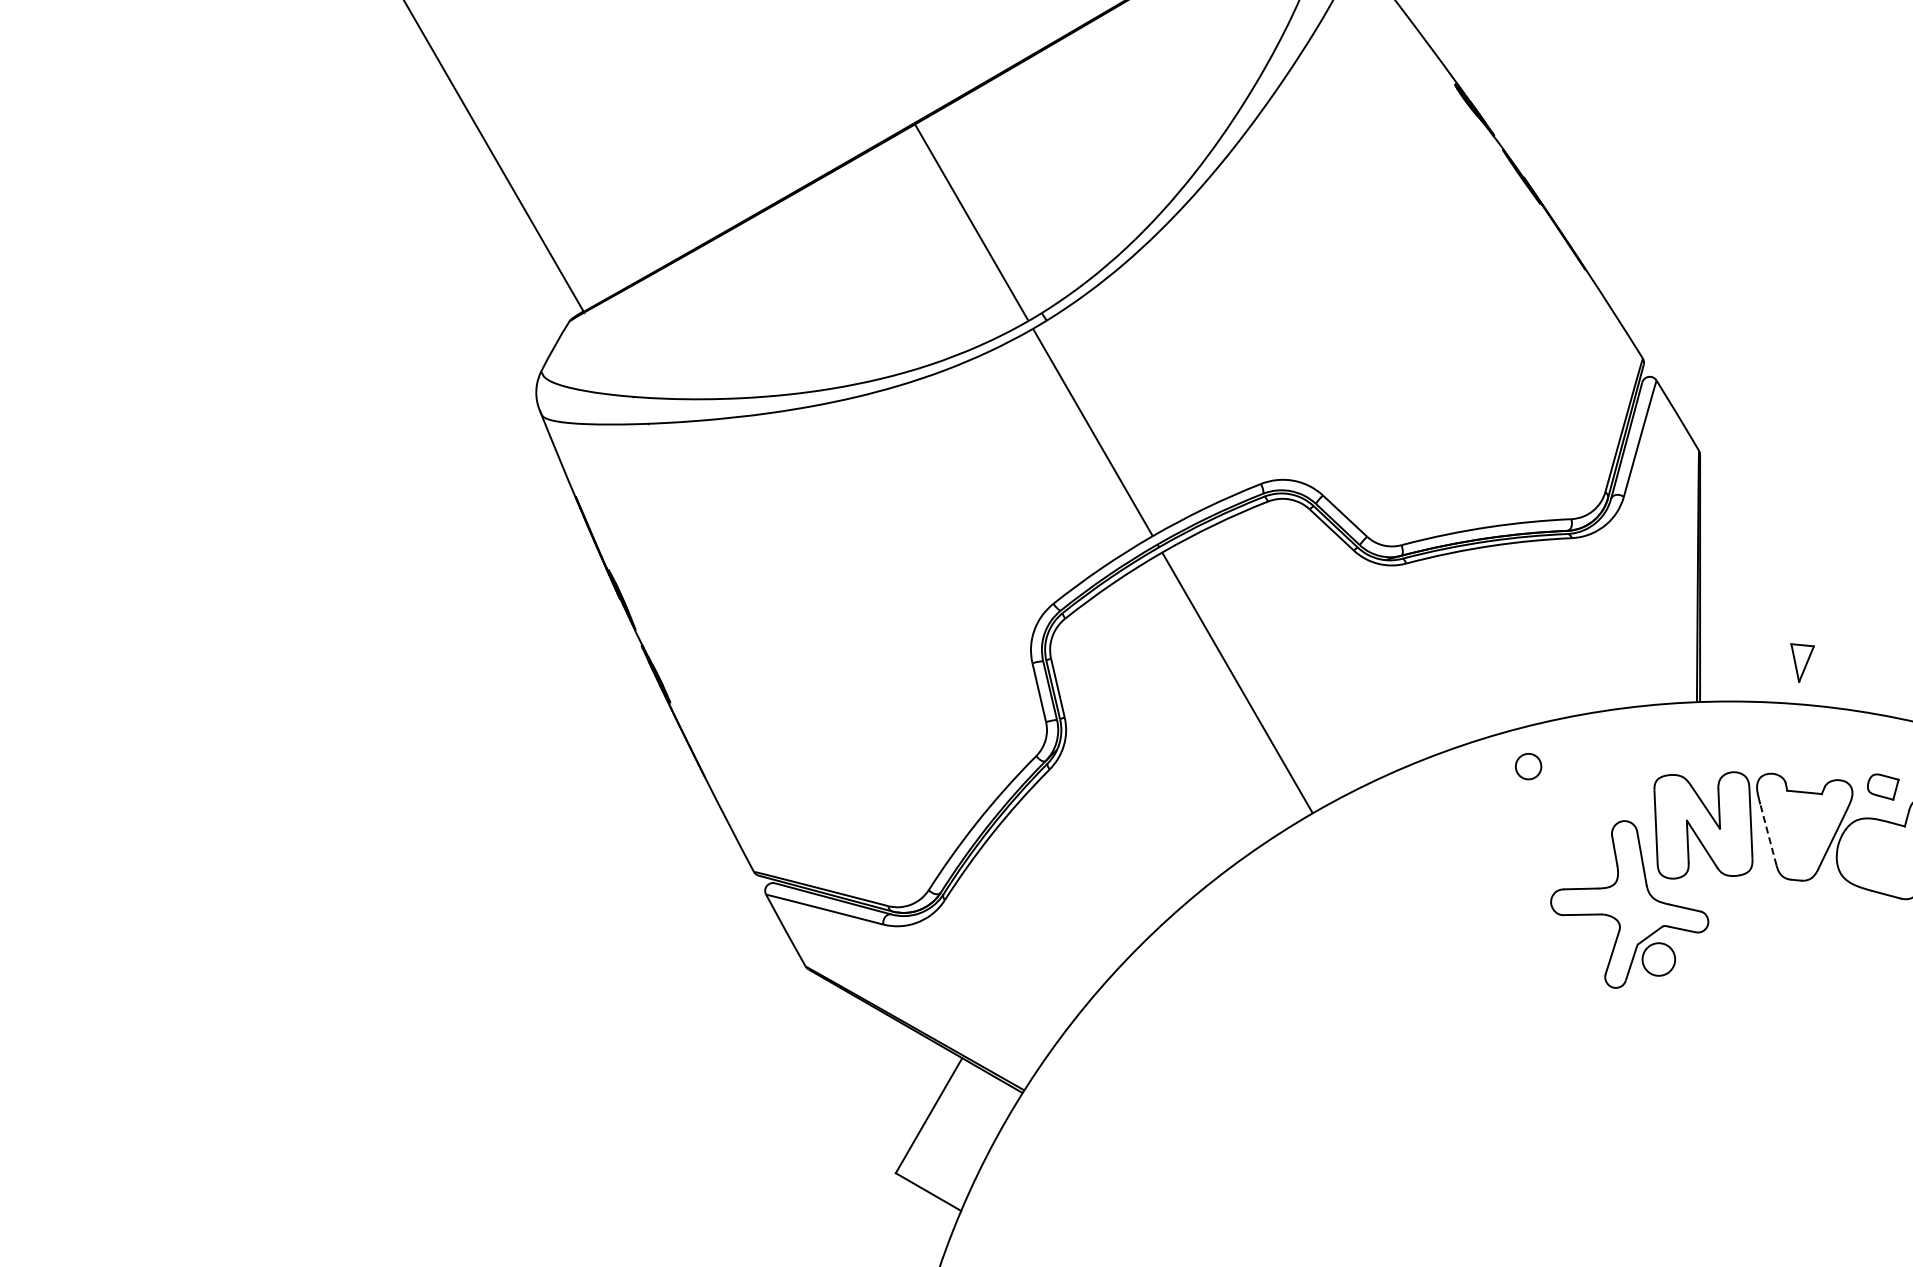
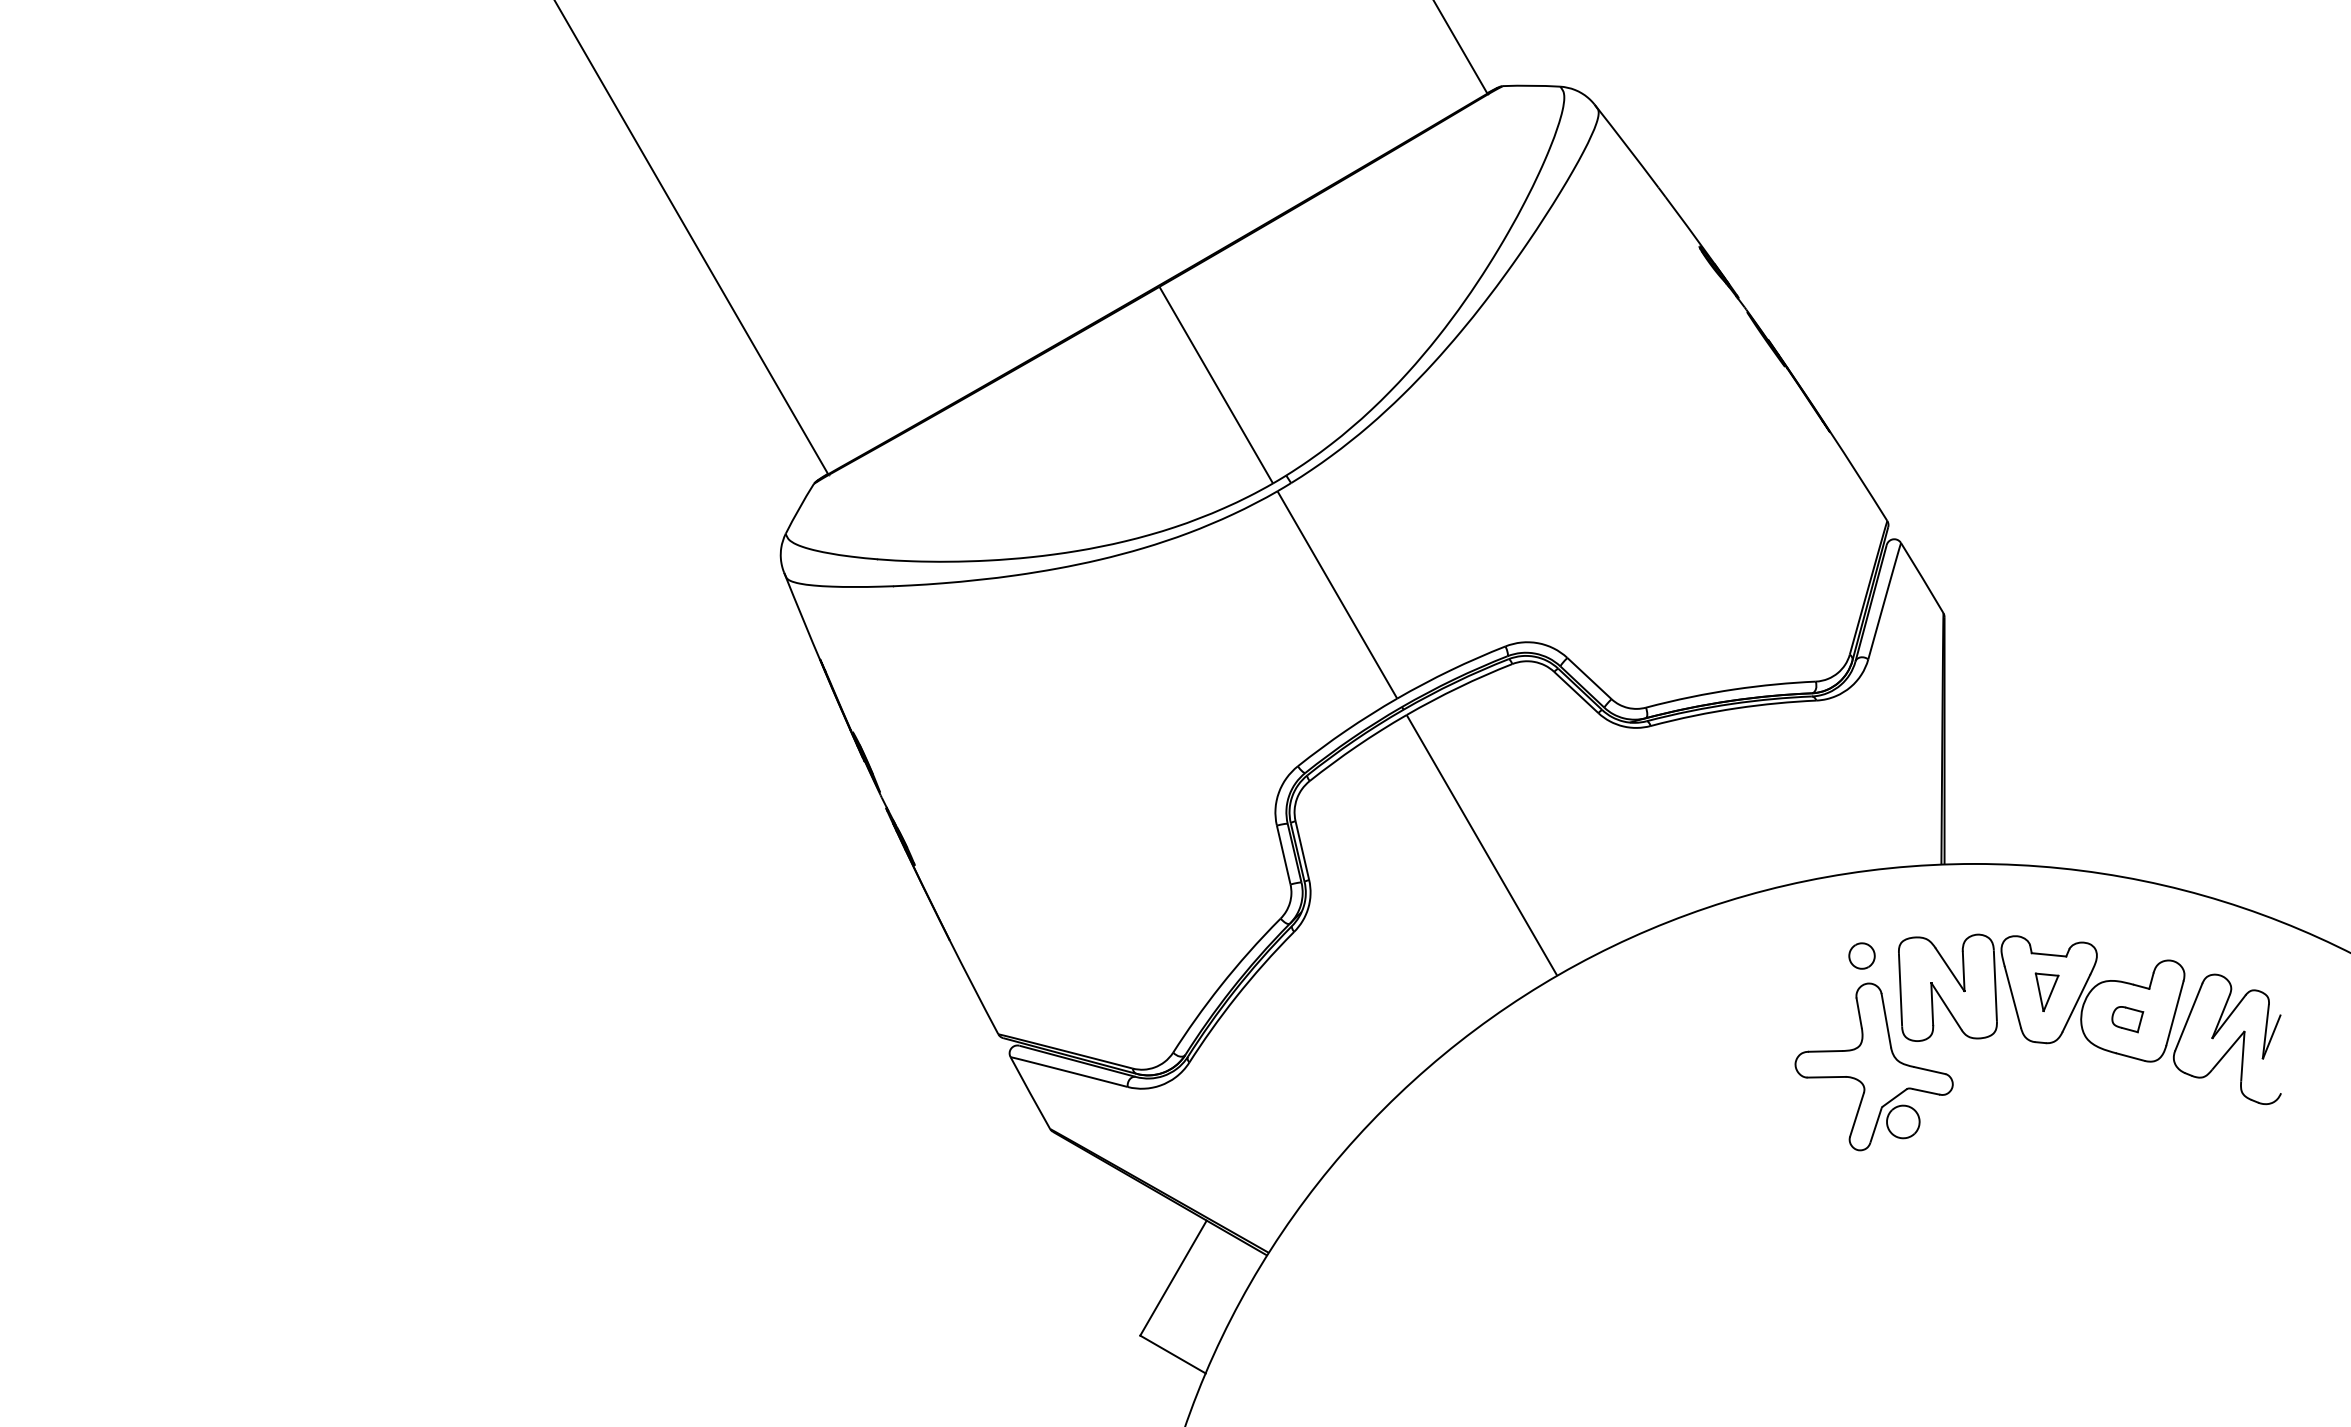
part: (1802, 663) -> (2046, 992), moved
part: (1528, 766) -> (1861, 955), moved
part: (1883, 787) -> (2127, 1019), moved
line: (1768, 835) -> (2012, 997), dashed -> solid

